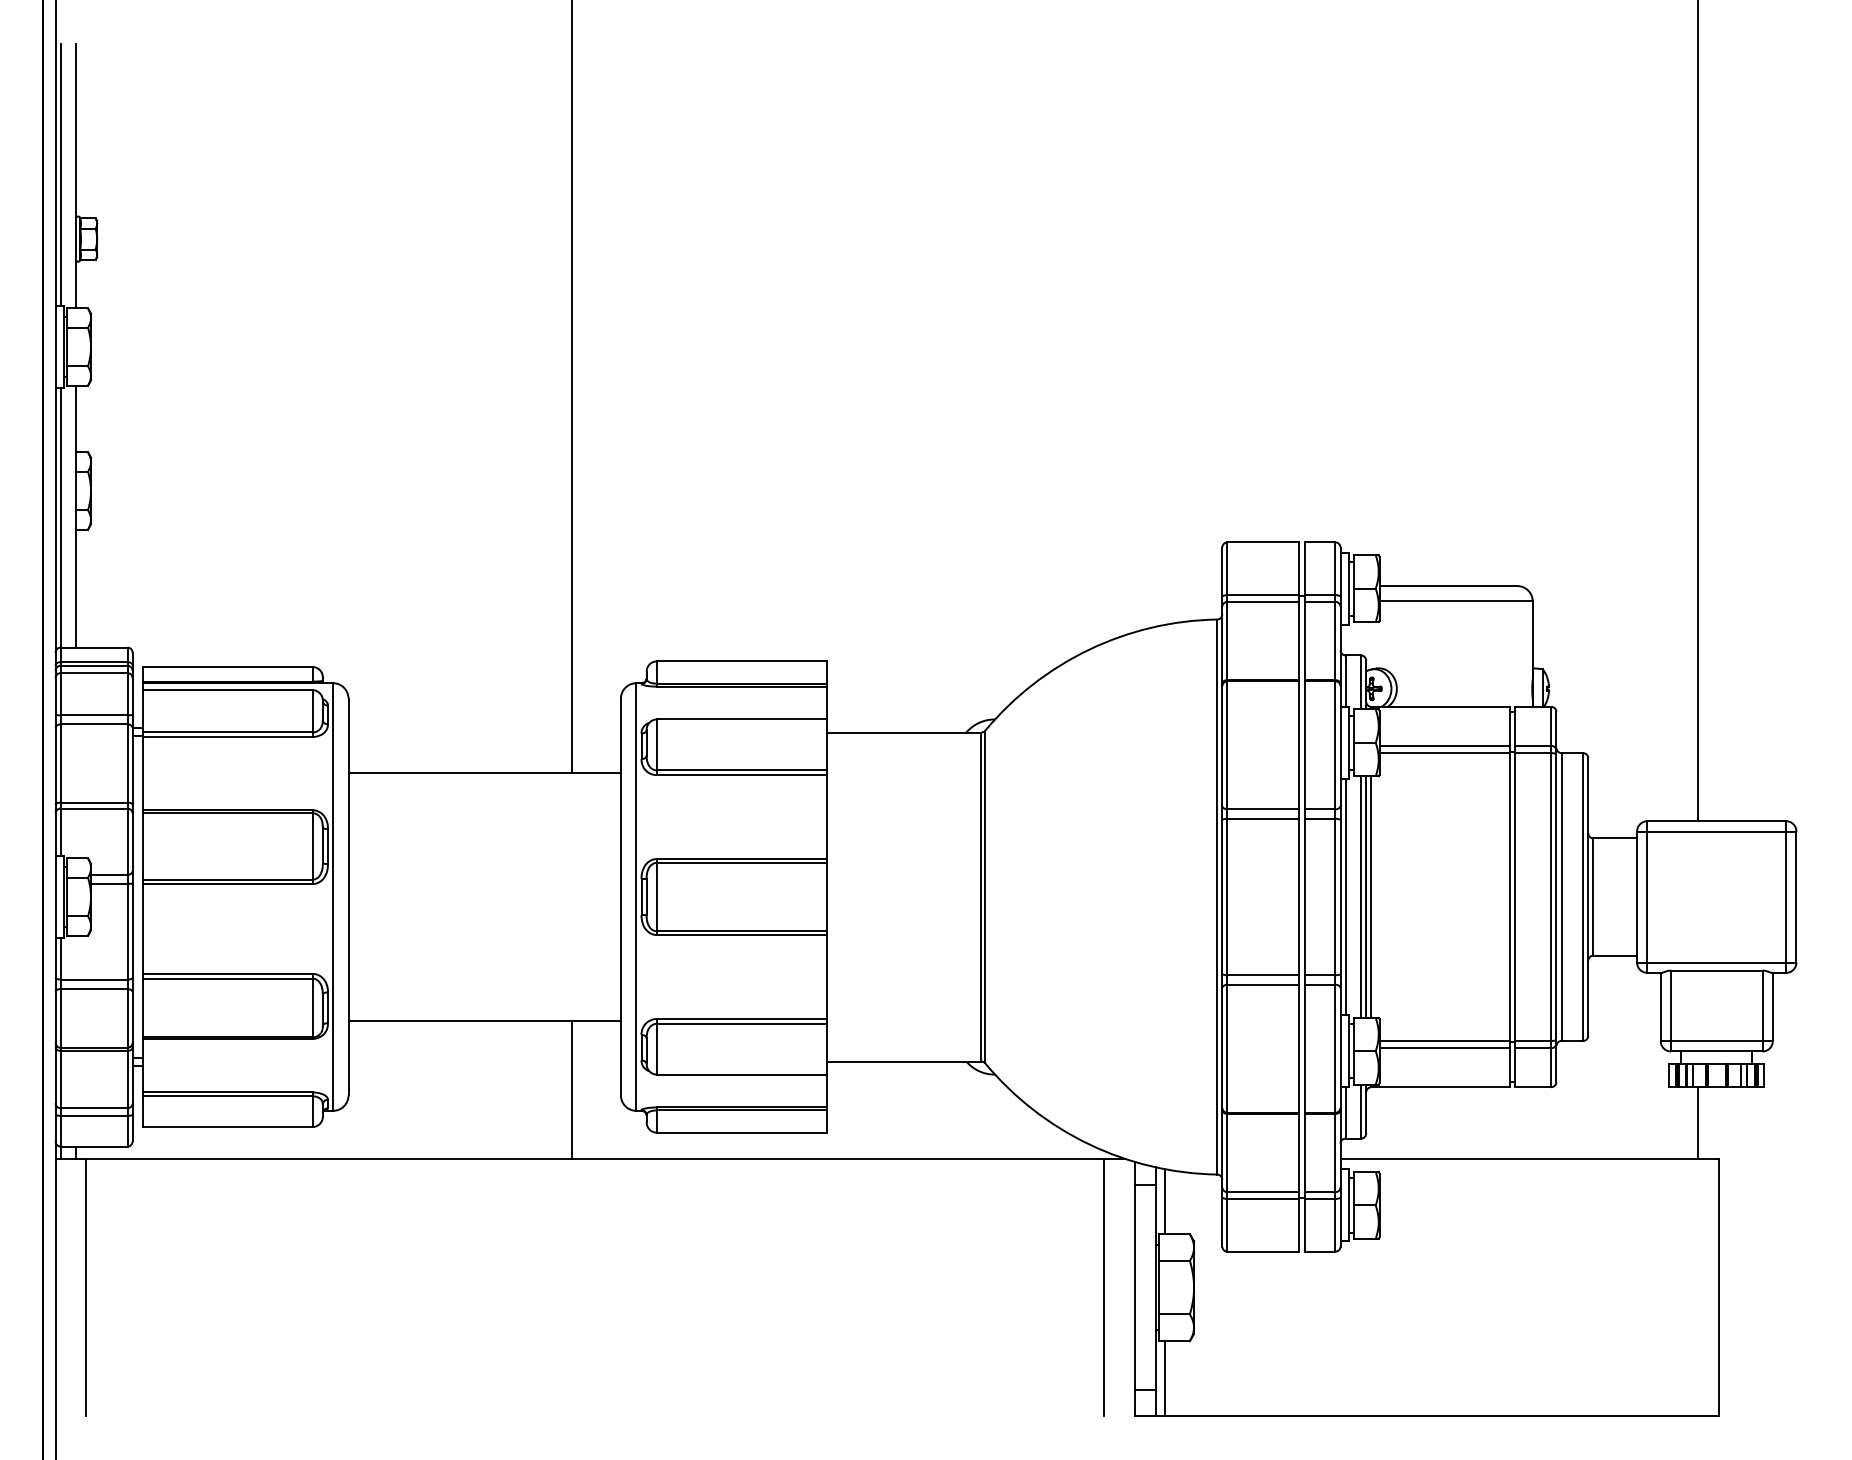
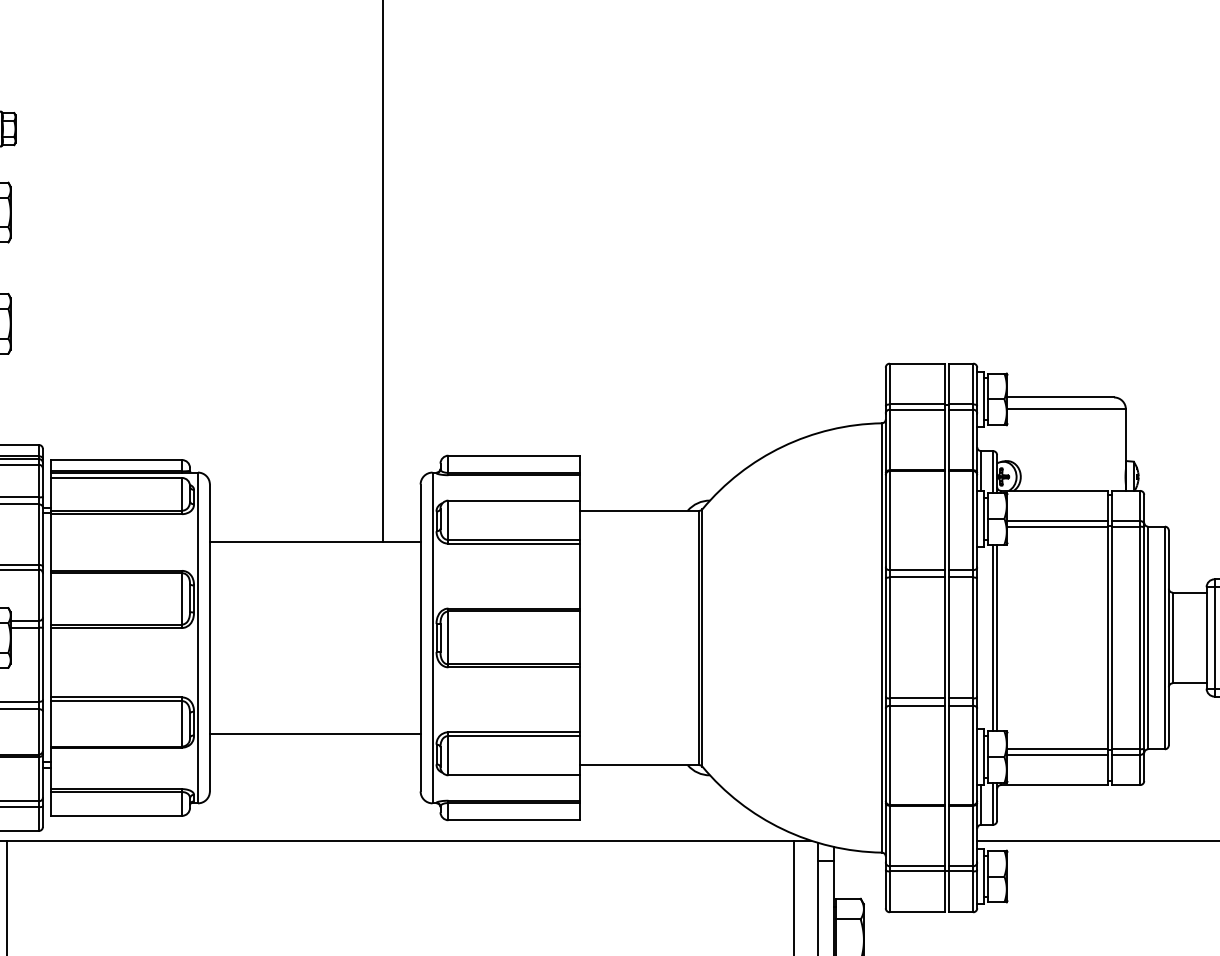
line: (1345, 896) -> (981, 637), removed
line: (1371, 896) -> (1001, 637), removed
line: (571, 1090) -> (382, 787), removed
line: (1165, 1201) -> (841, 873), removed

